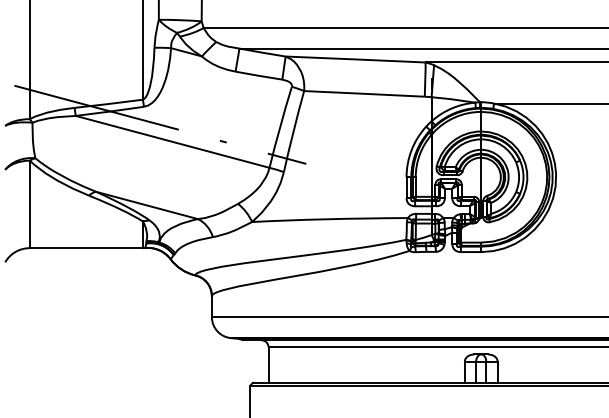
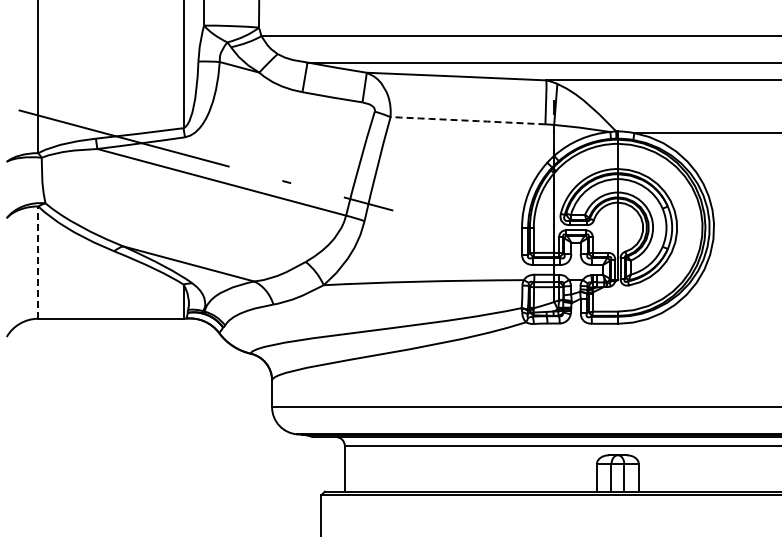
arc: (364, 93) -> (468, 120), solid -> dashed
line: (29, 204) -> (38, 262), solid -> dashed

